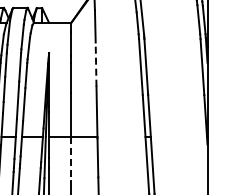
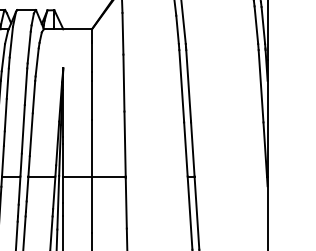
line: (96, 64) -> (124, 82), dashed -> solid
line: (71, 158) -> (92, 204), dashed -> solid

